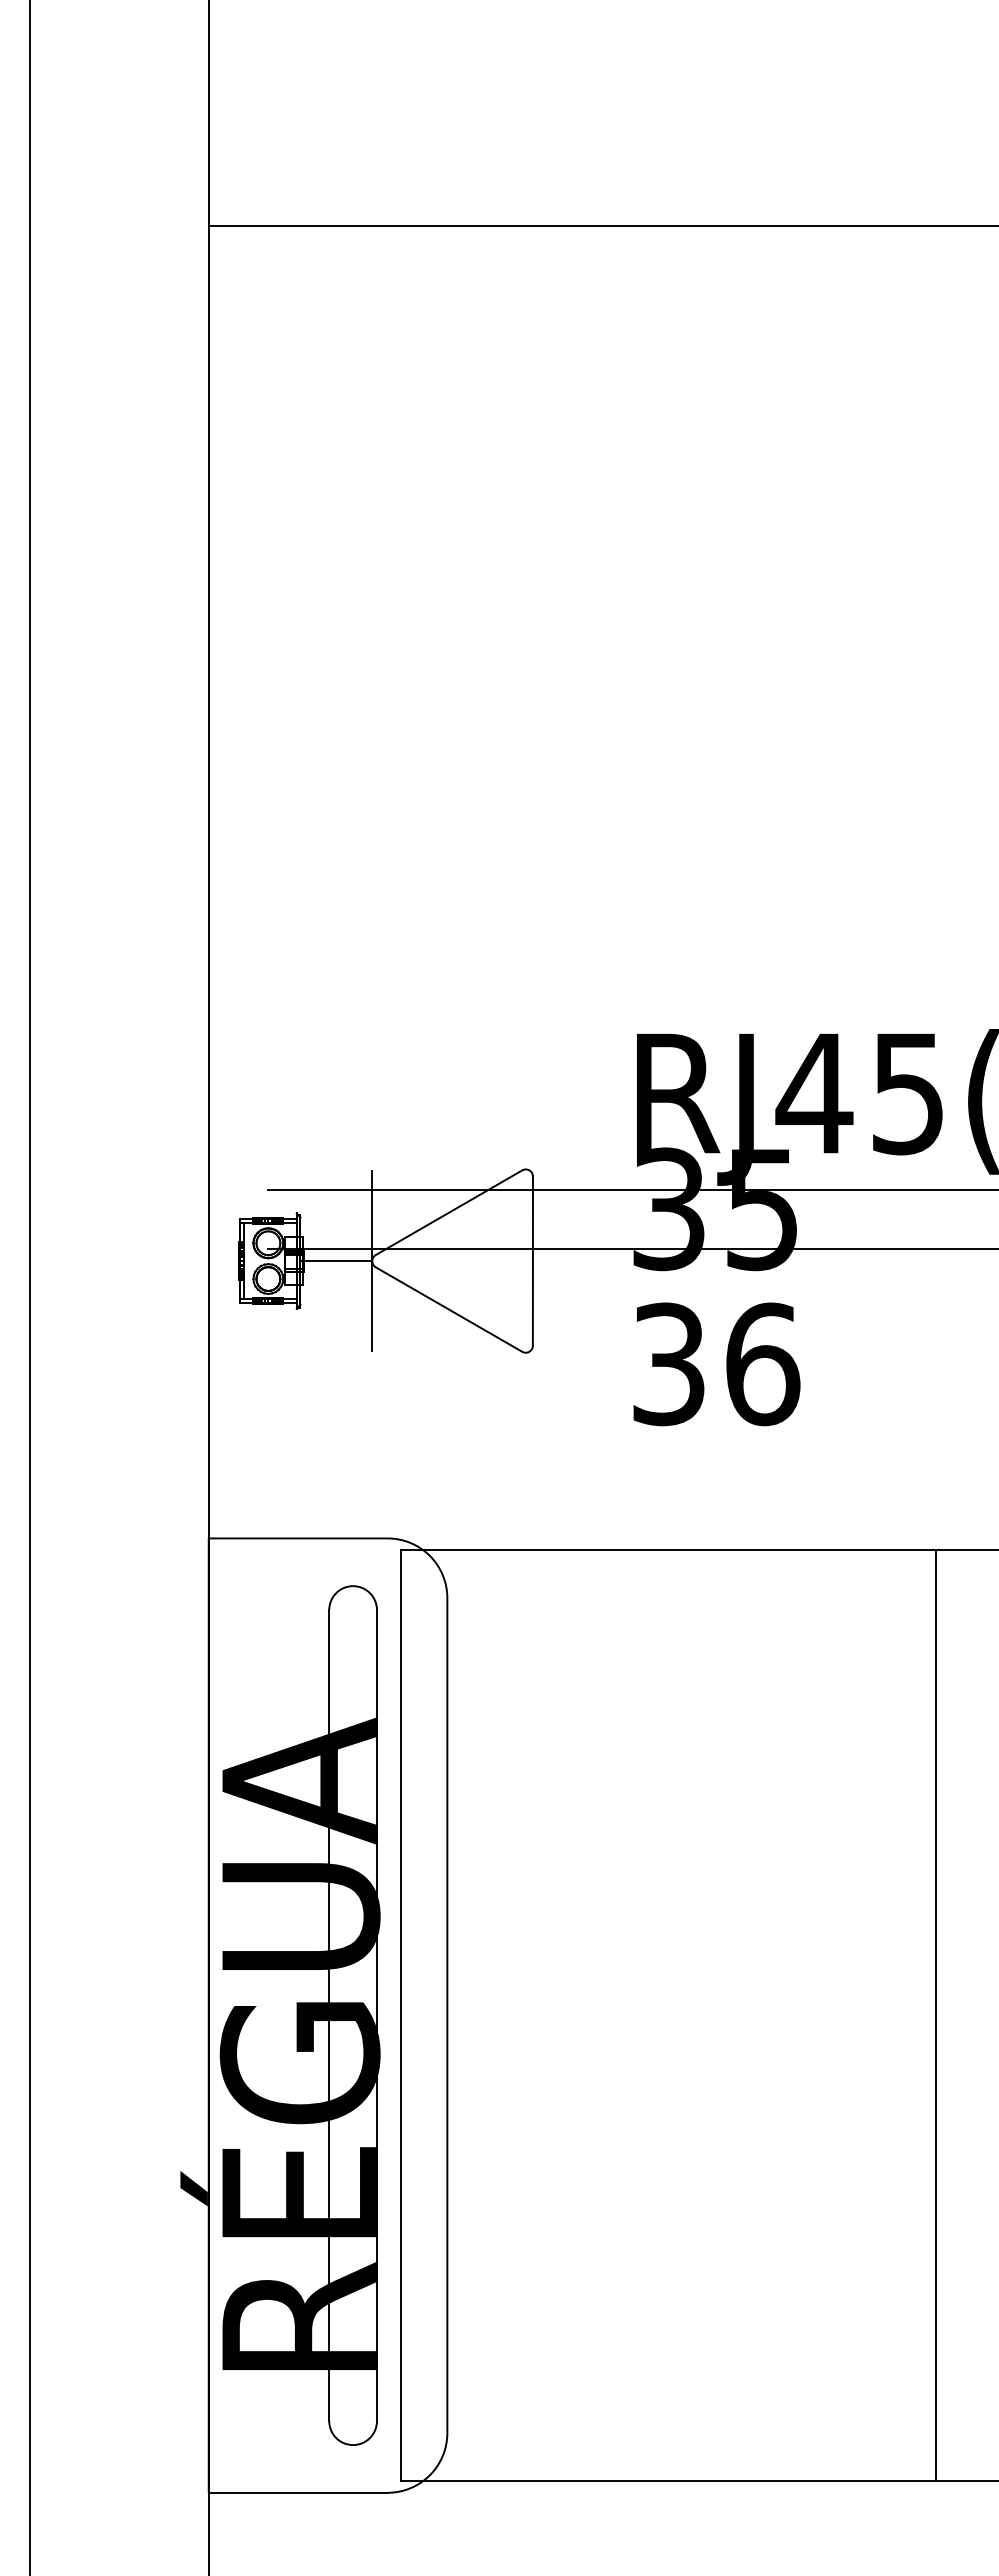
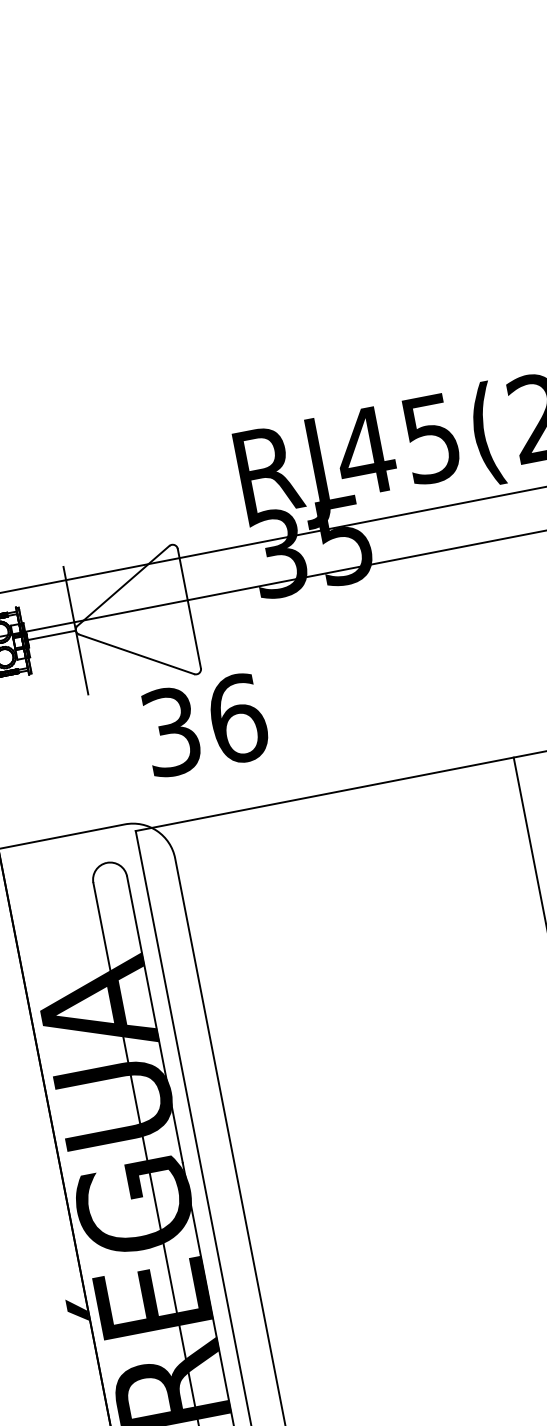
text: (716, 1364) -> (205, 725), moved

